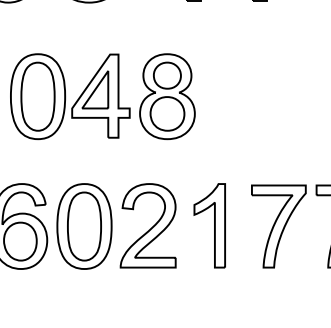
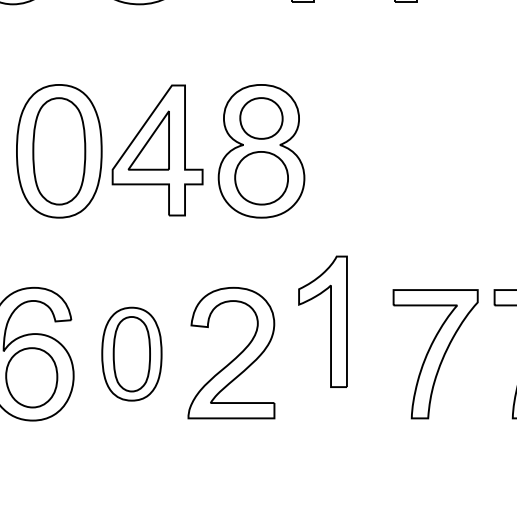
part: (209, 225) -> (322, 321), moved
part: (84, 226) -> (131, 354), size x0.7

